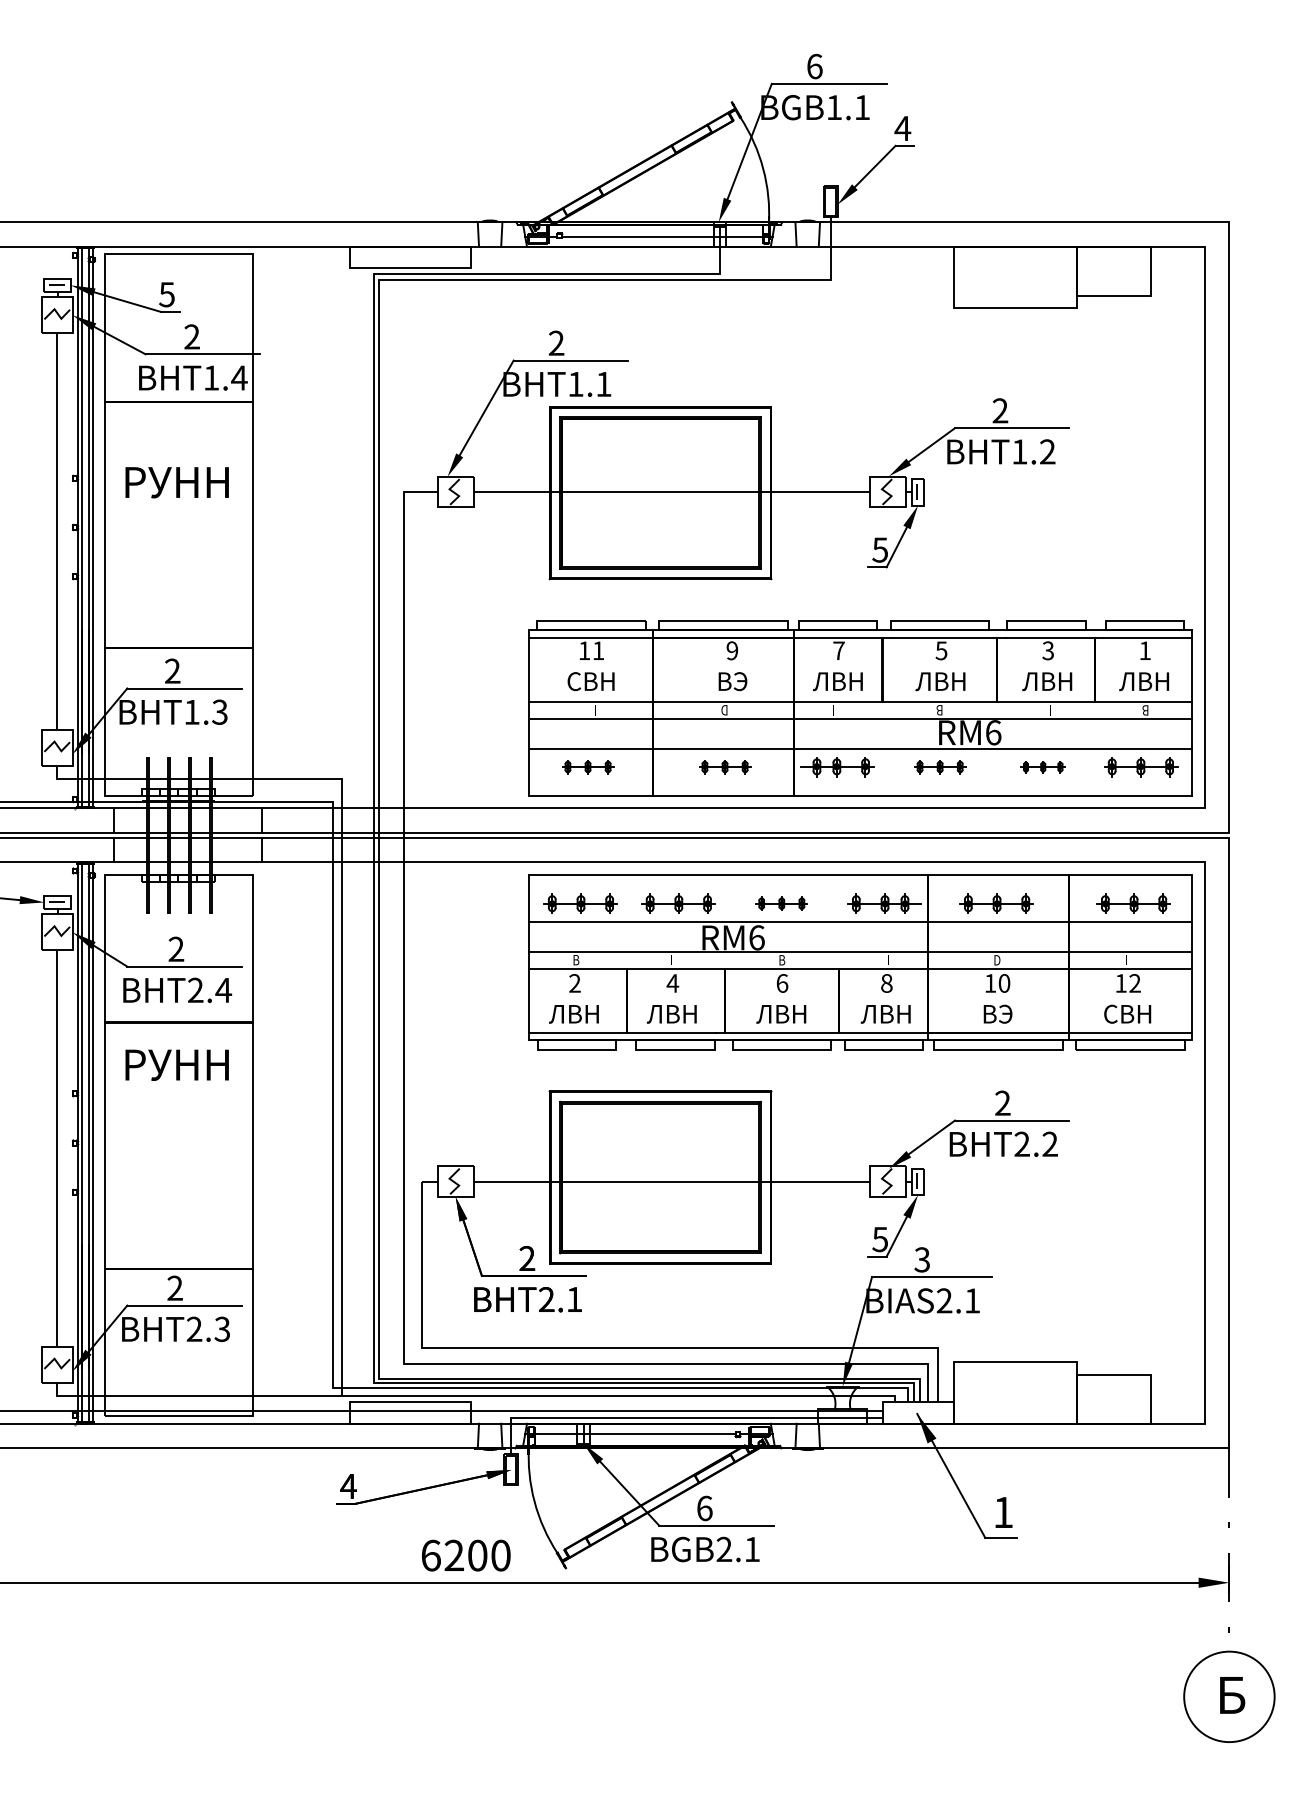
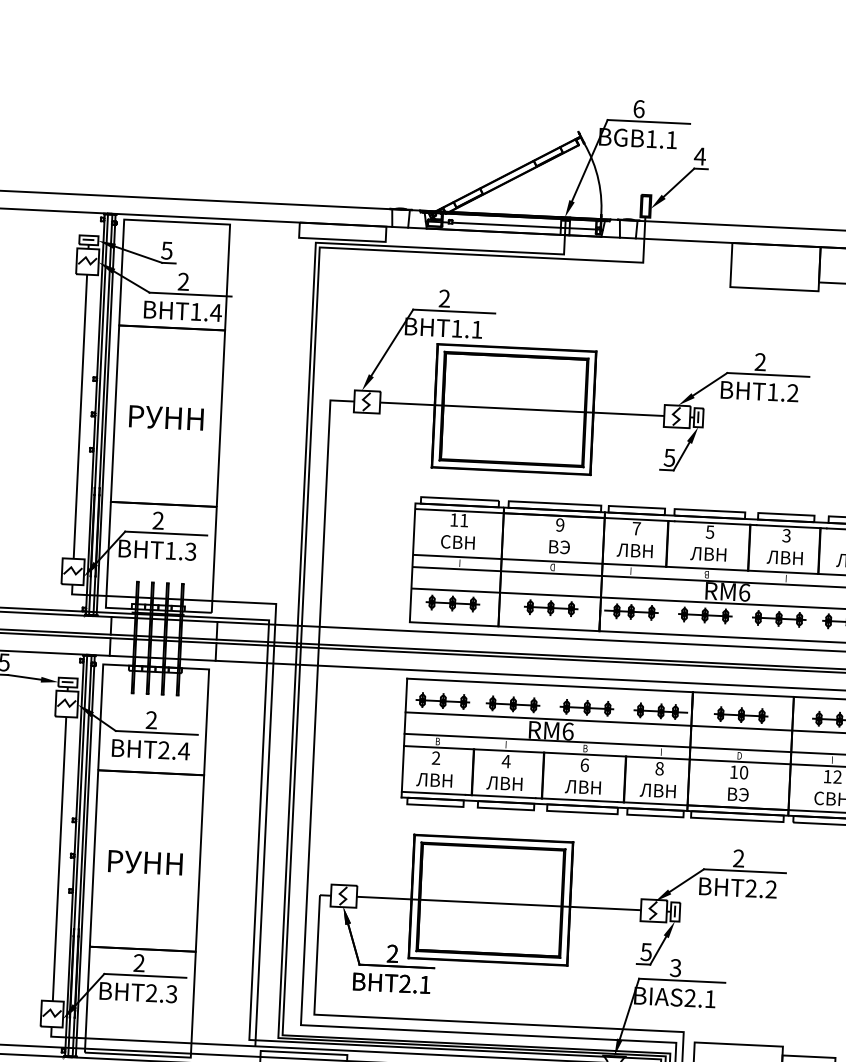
text: (176, 482) -> (165, 417), moved
part: (588, 767) -> (453, 603), size x1.43
part: (725, 767) -> (551, 608), size x1.43
part: (940, 767) -> (705, 615), size x1.43
part: (1043, 767) -> (779, 619), size x1.67
part: (781, 903) -> (586, 707), size x1.43
text: (176, 1064) -> (144, 862), moved

